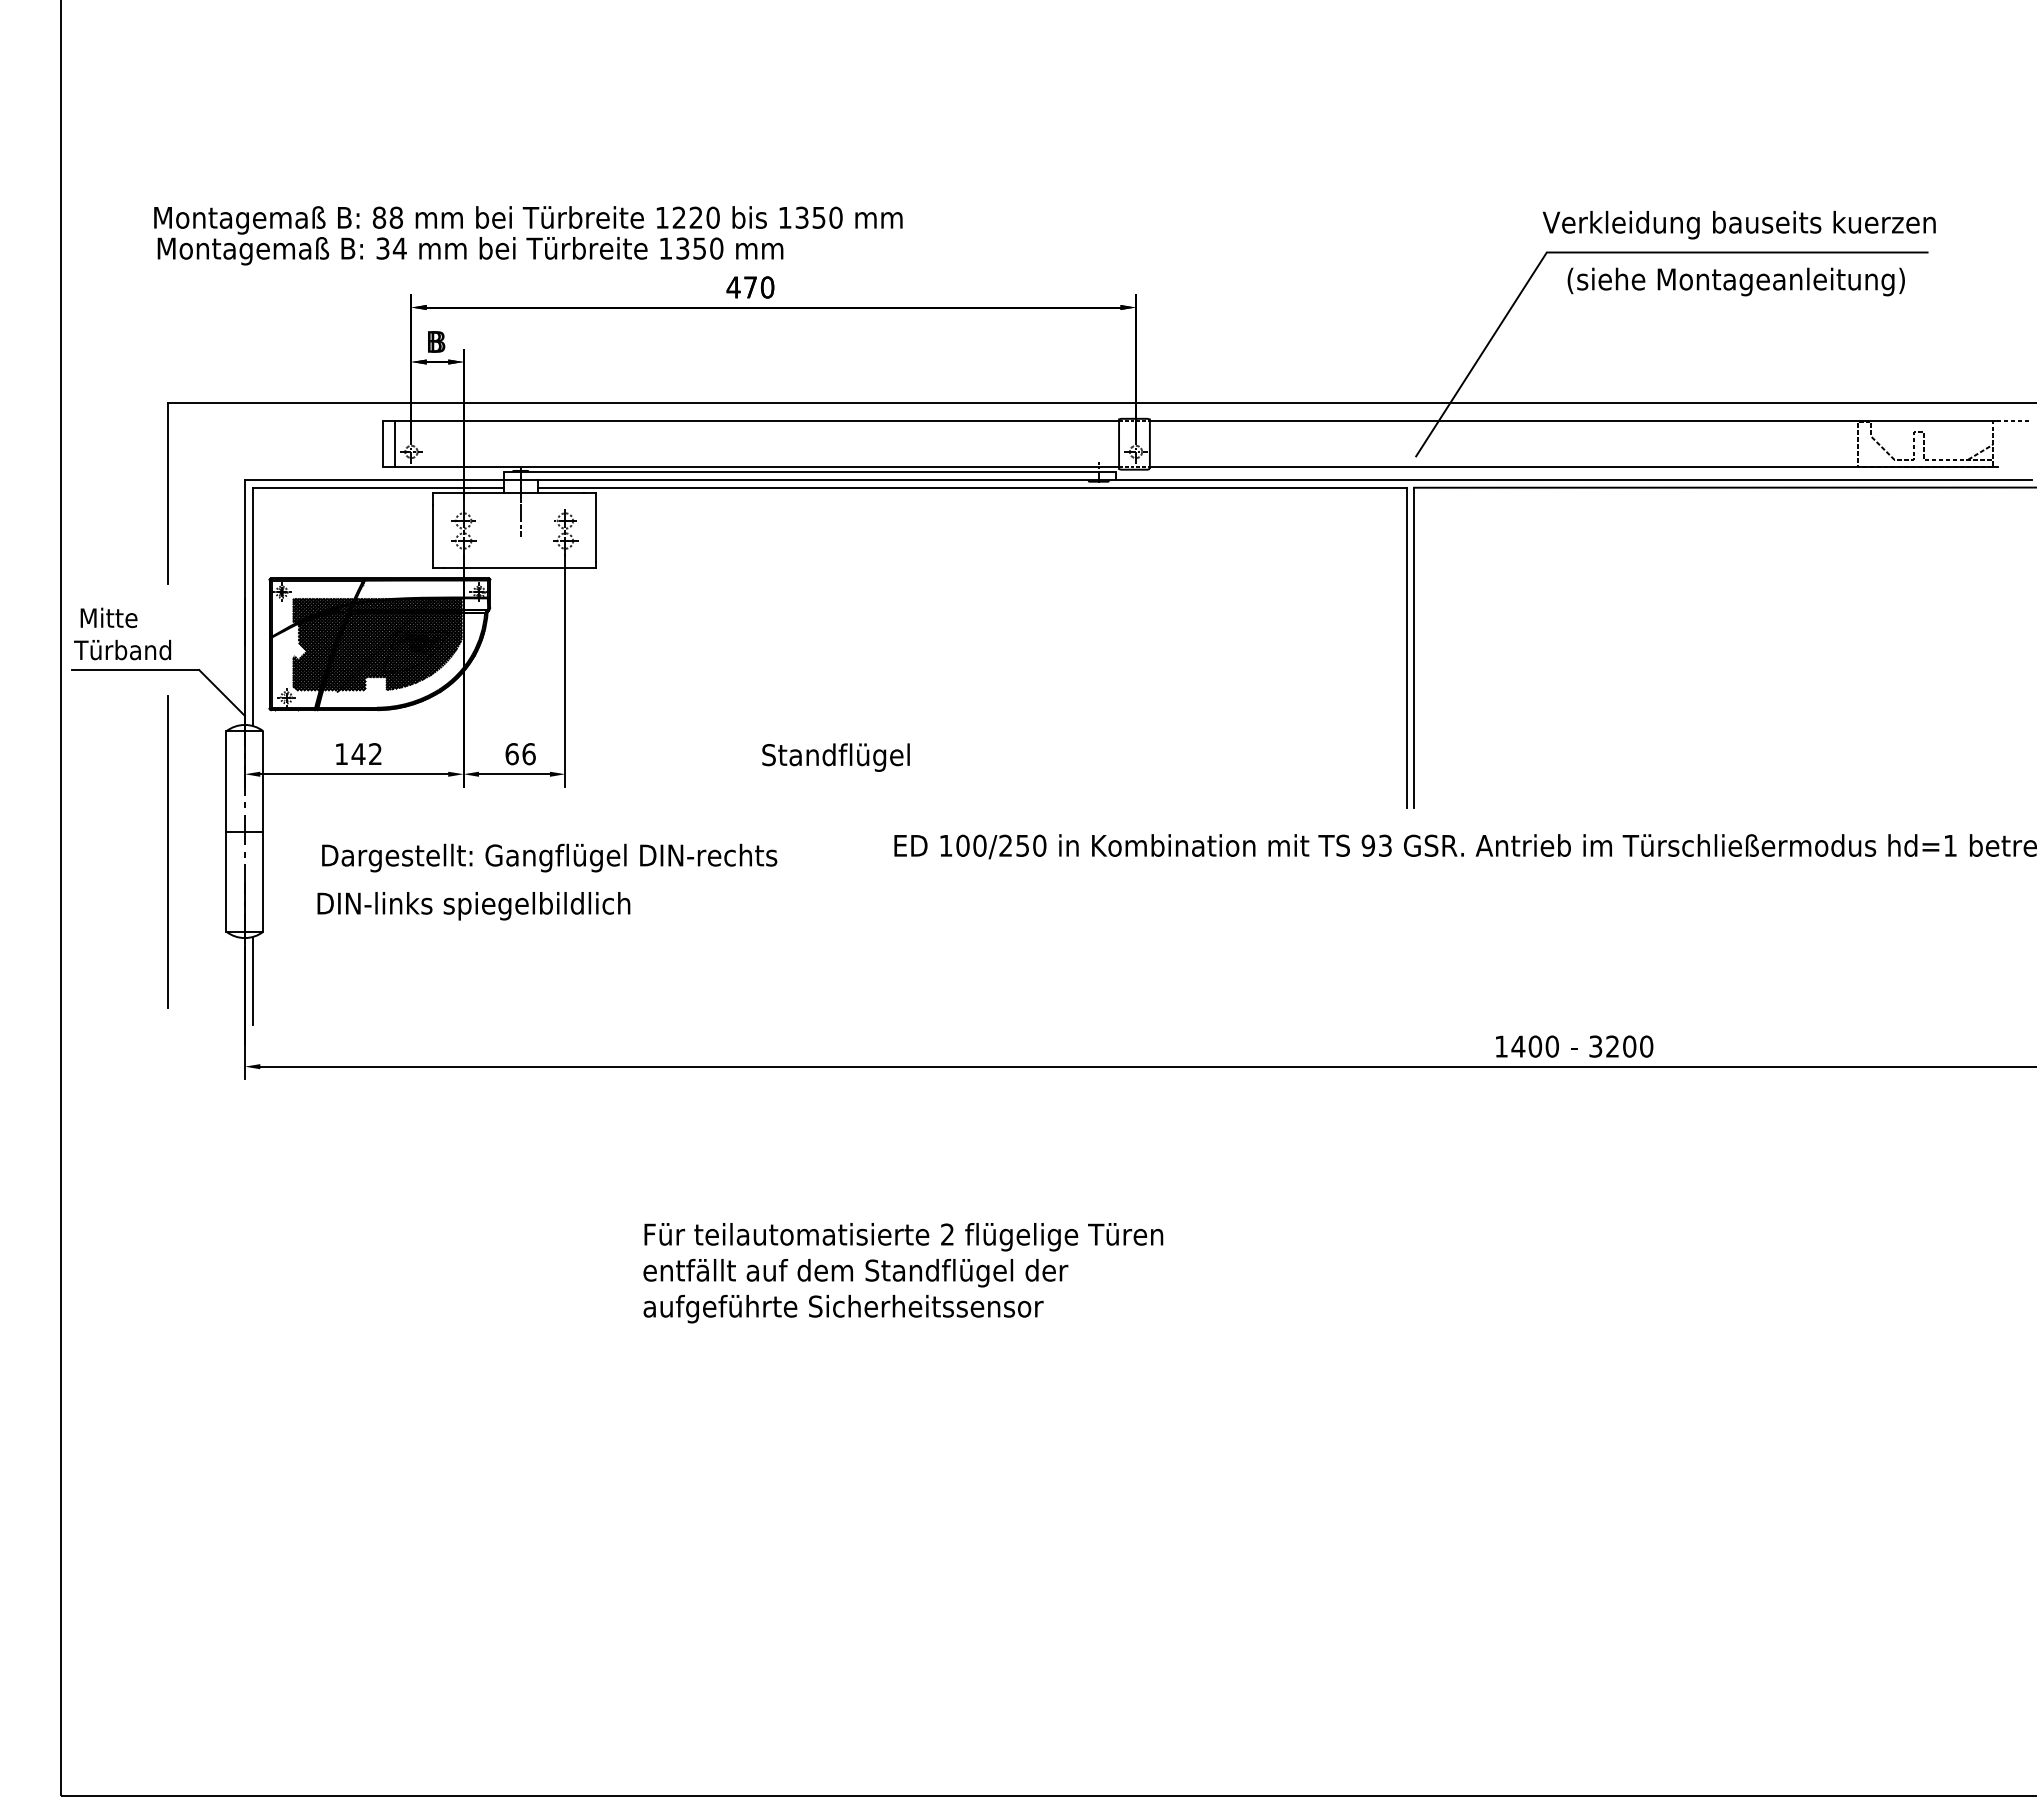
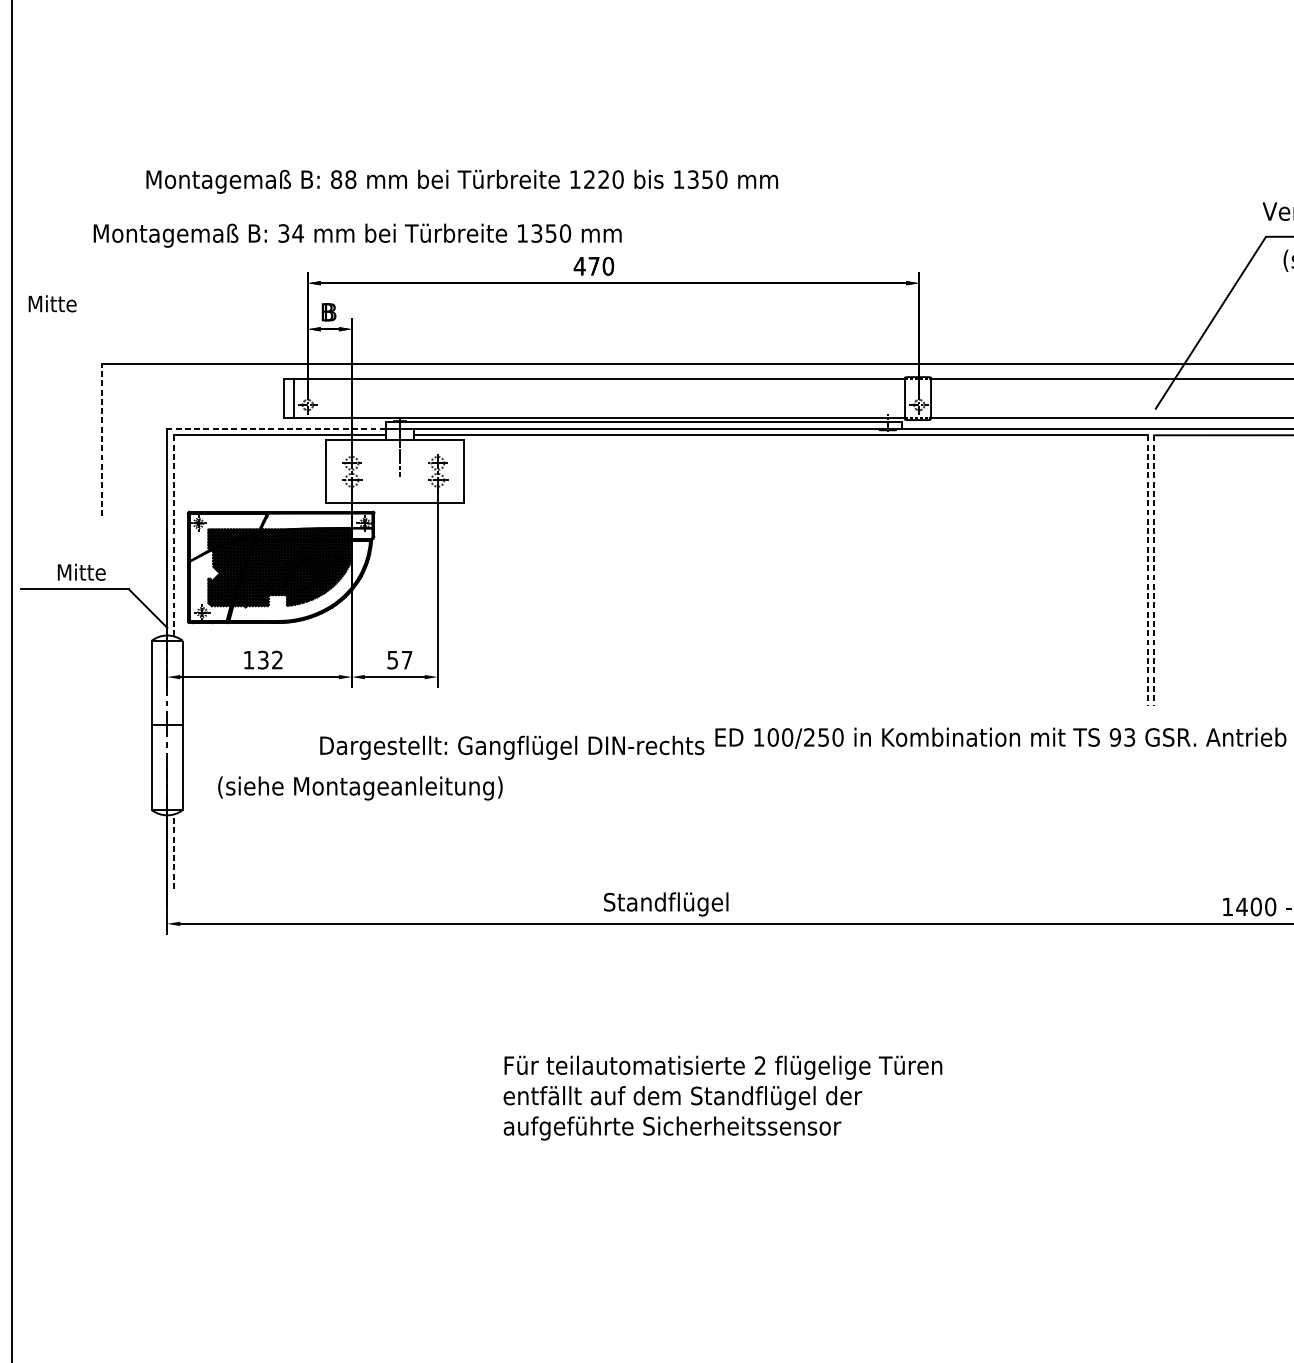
text: (528, 220) -> (462, 181), moved
line: (373, 480) -> (275, 429), solid -> dashed
line: (167, 492) -> (101, 439), solid -> dashed
line: (252, 606) -> (173, 535), solid -> dashed
text: (108, 617) -> (52, 303), moved
line: (1406, 648) -> (1147, 570), solid -> dashed
line: (1414, 648) -> (1154, 570), solid -> dashed
text: (122, 649) -> (64, 571), Türband -> Mitte
text: (358, 754) -> (263, 660), 142 -> 132
text: (520, 754) -> (399, 660), 66 -> 57
text: (835, 757) -> (665, 904), moved
line: (167, 851) -> (101, 742), removed
text: (549, 857) -> (512, 747), moved
text: (473, 906) -> (360, 788), DIN-links spiegelbildlich -> (siehe Montageanleitung)
line: (252, 980) -> (173, 851), solid -> dashed

